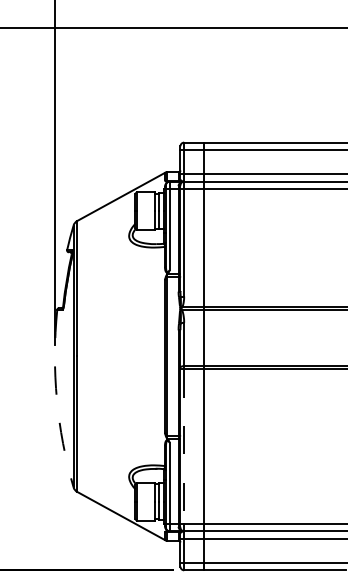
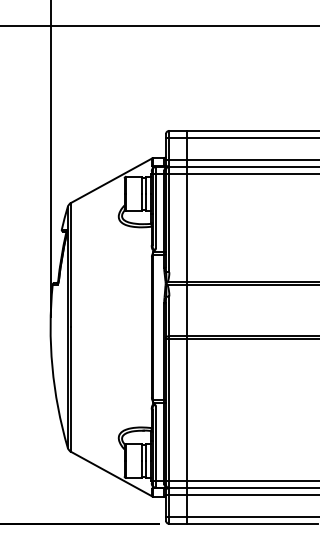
arc: (56, 399) -> (52, 366), dashed -> solid
line: (184, 447) -> (169, 411), dashed -> solid

